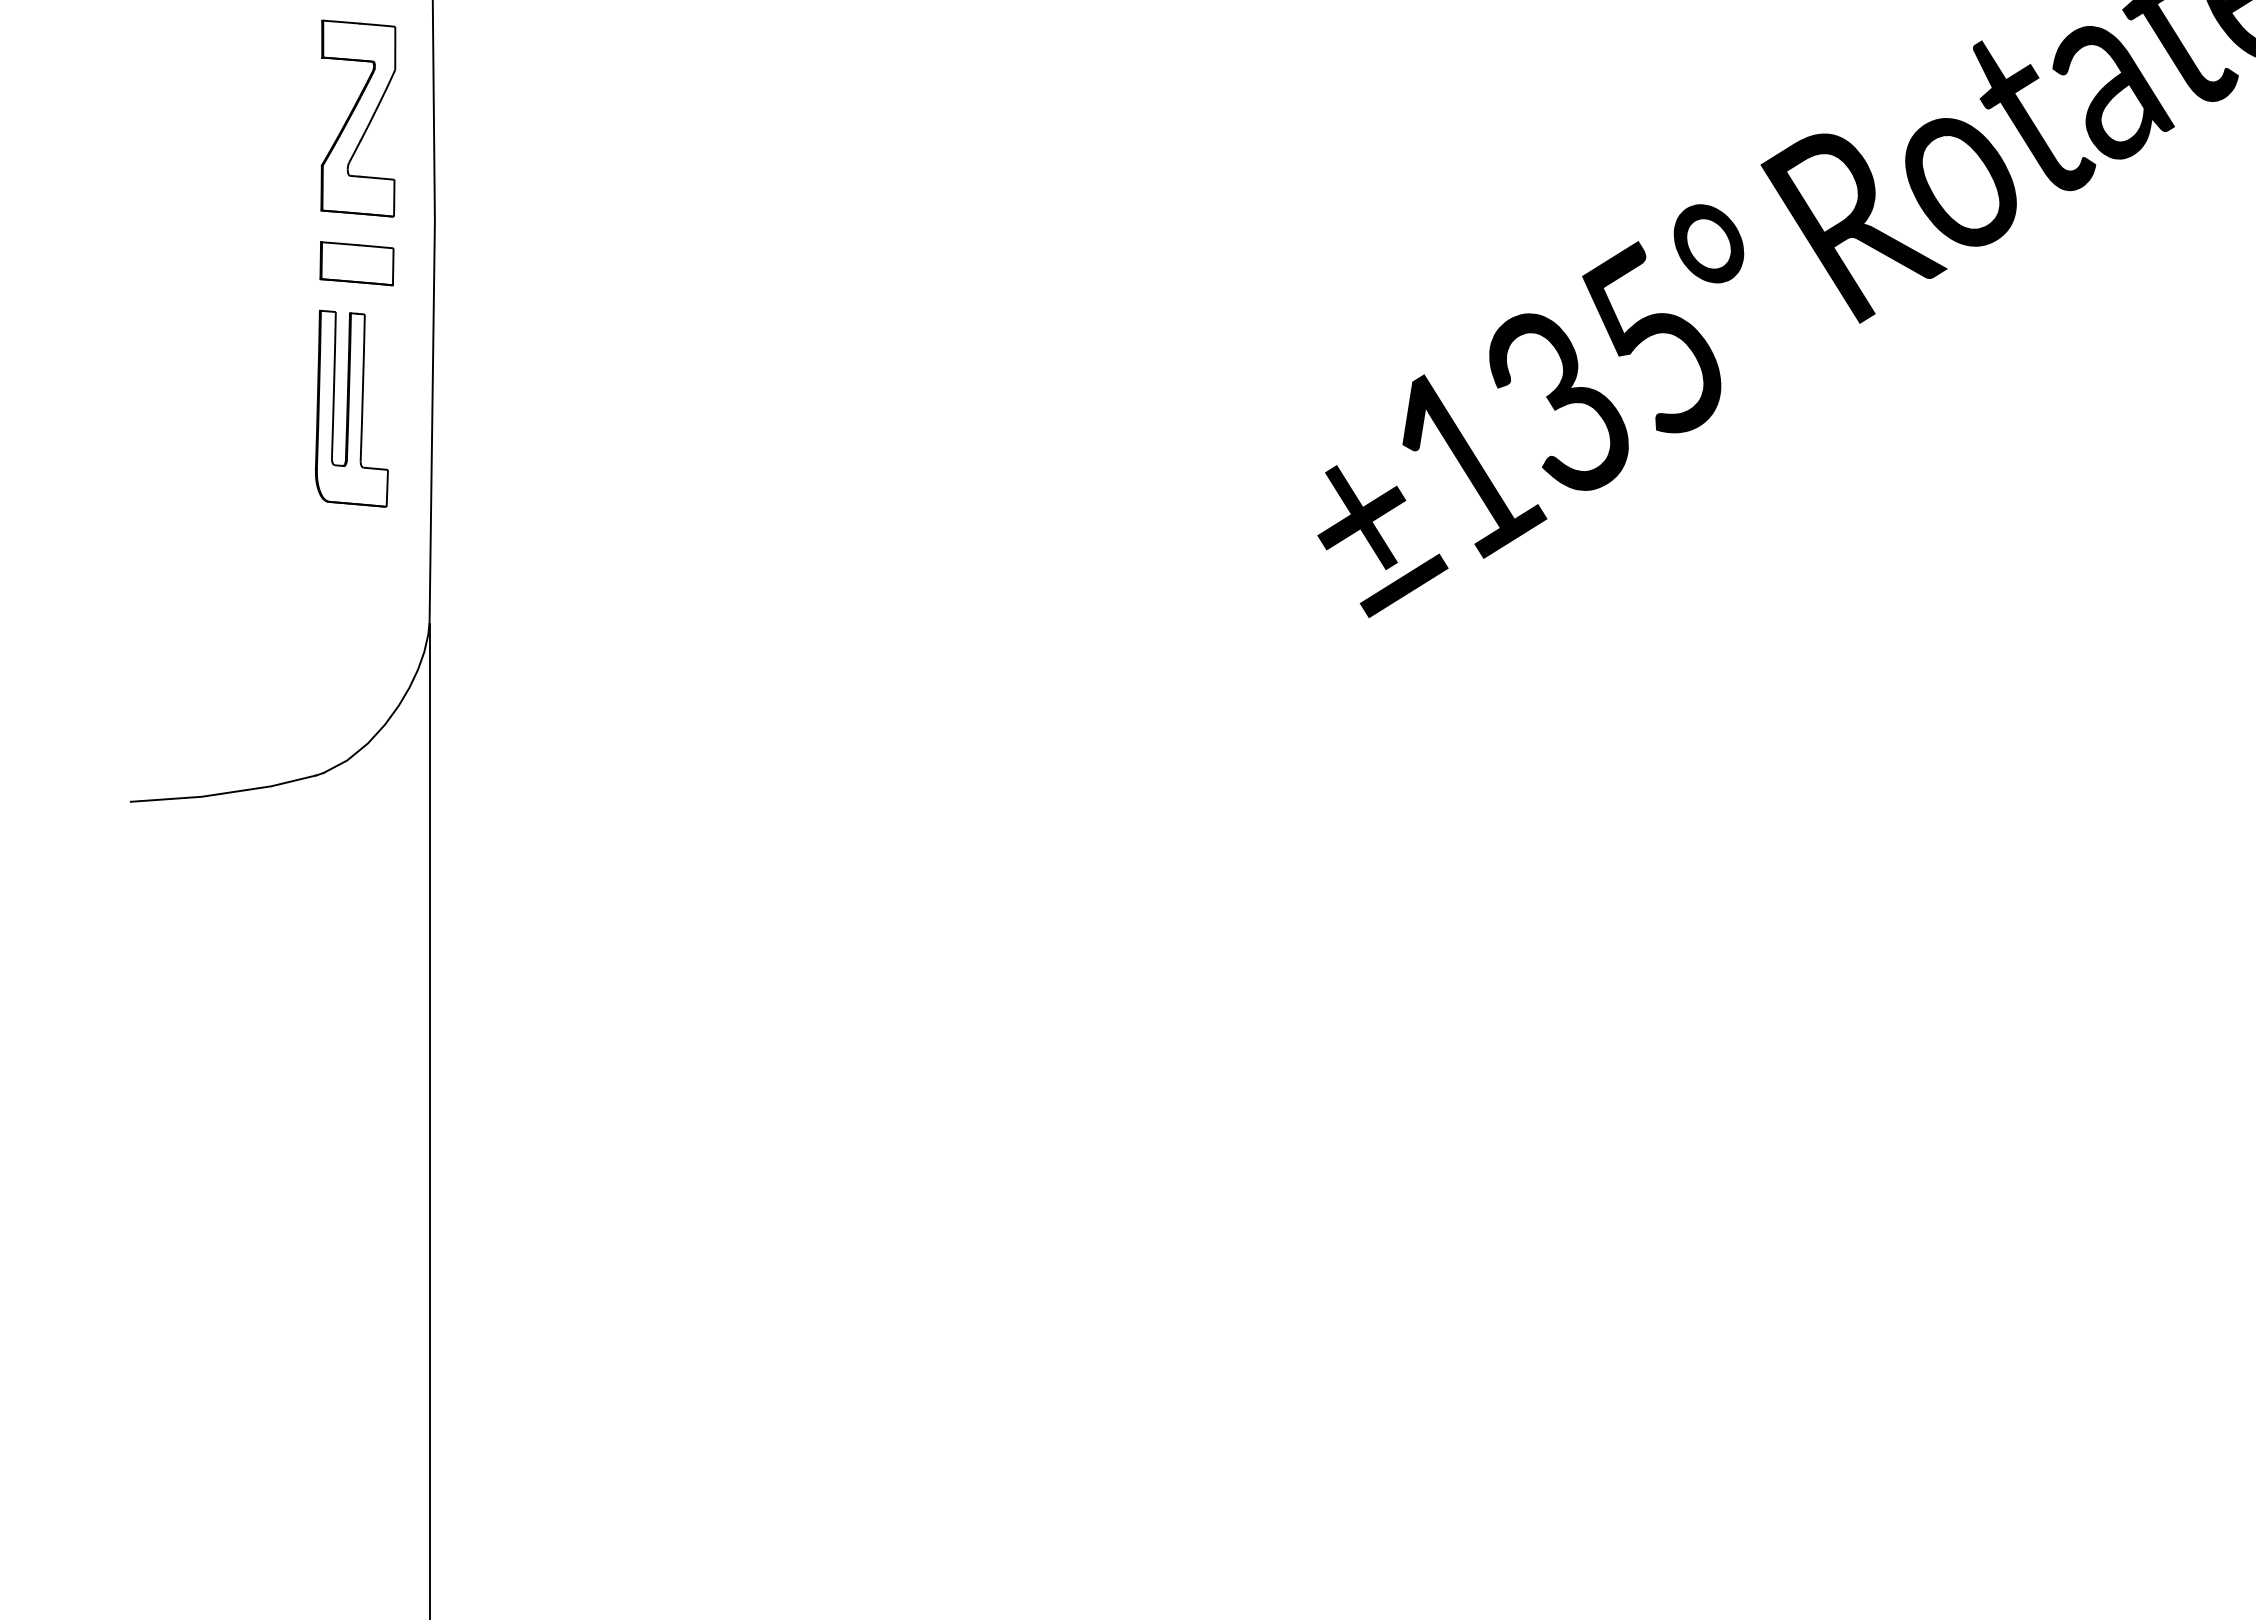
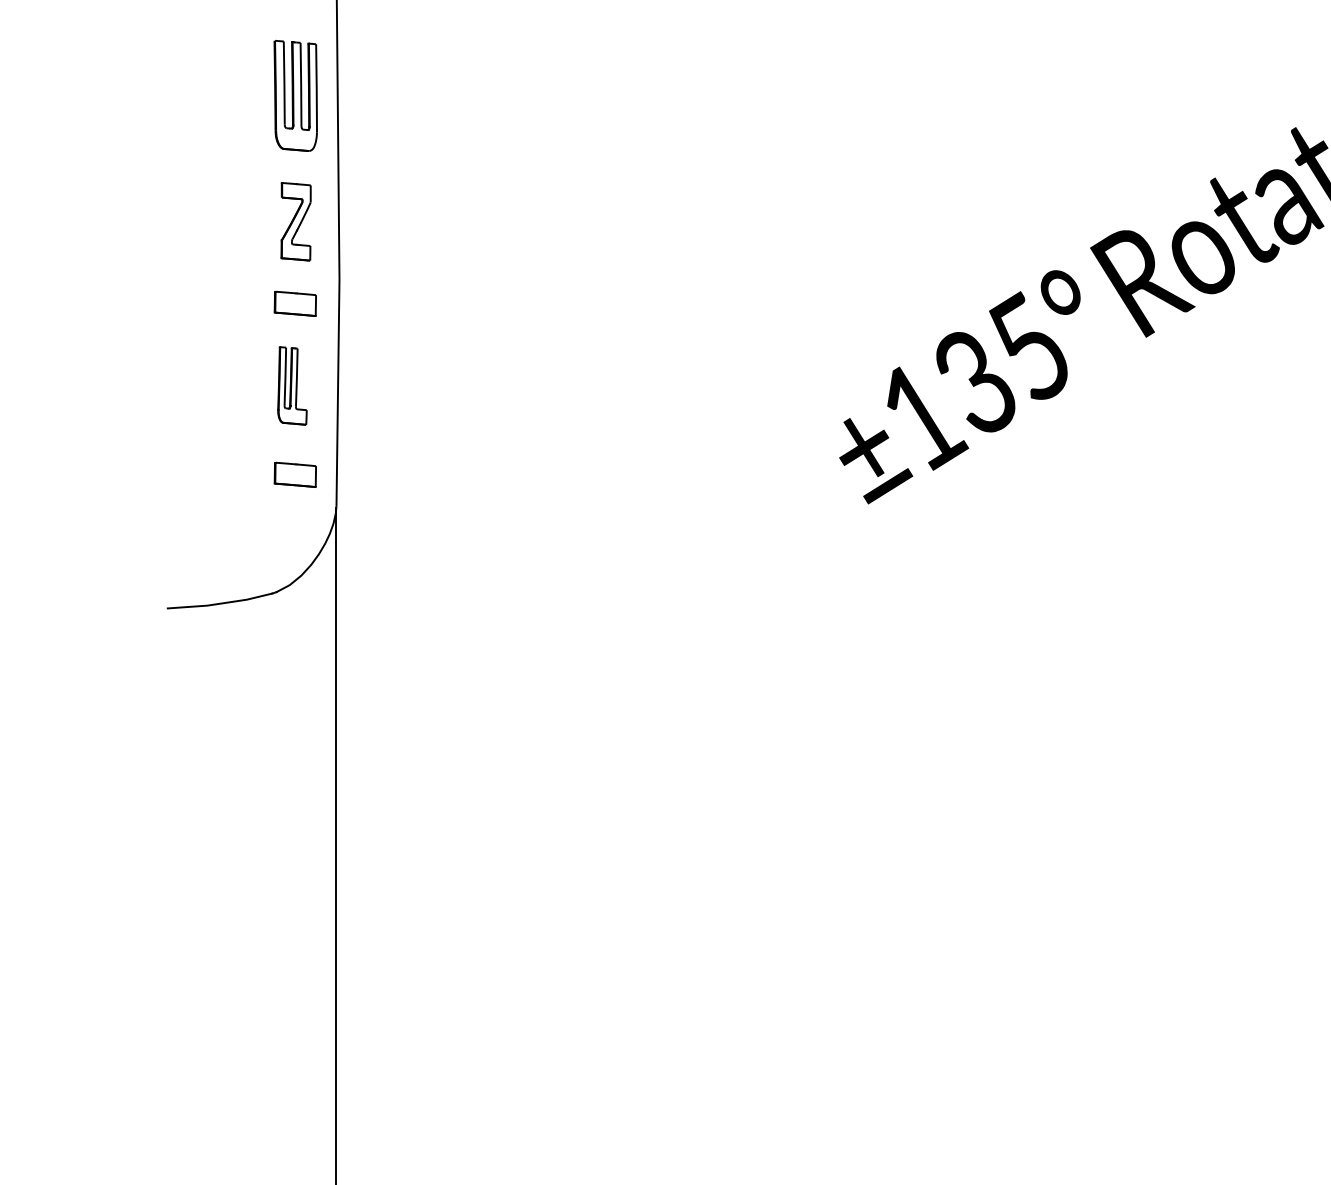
part: (357, 118) -> (295, 221), size x0.7
part: (351, 407) -> (292, 385), size x0.7
part: (355, 565) -> (294, 474), added

